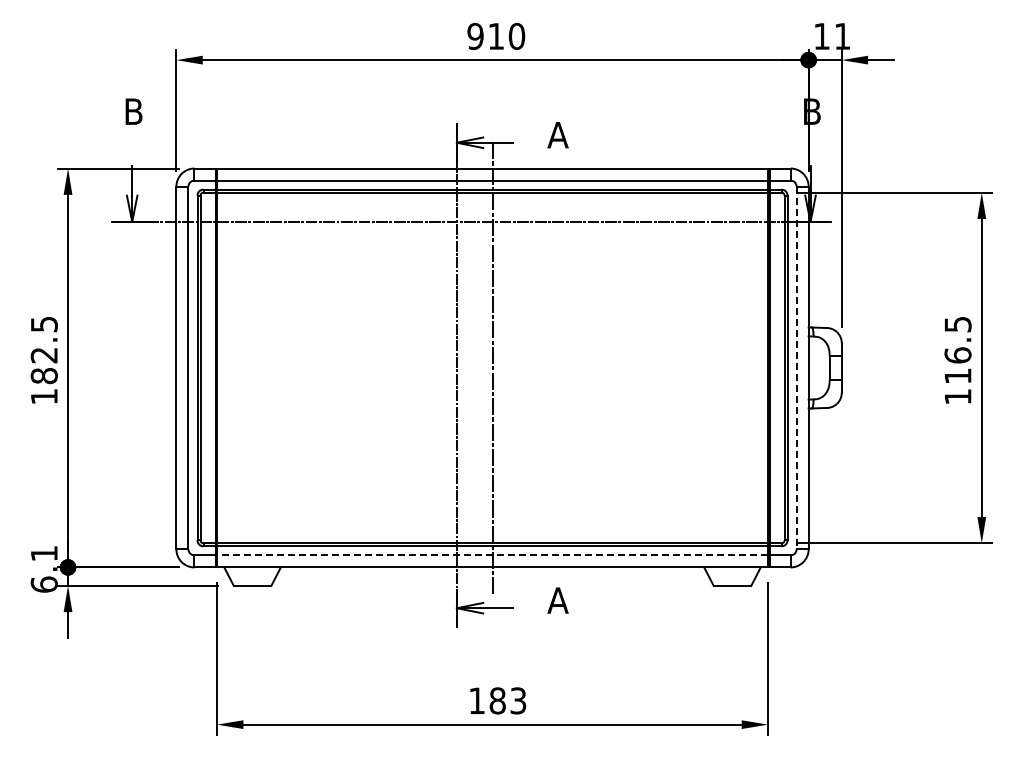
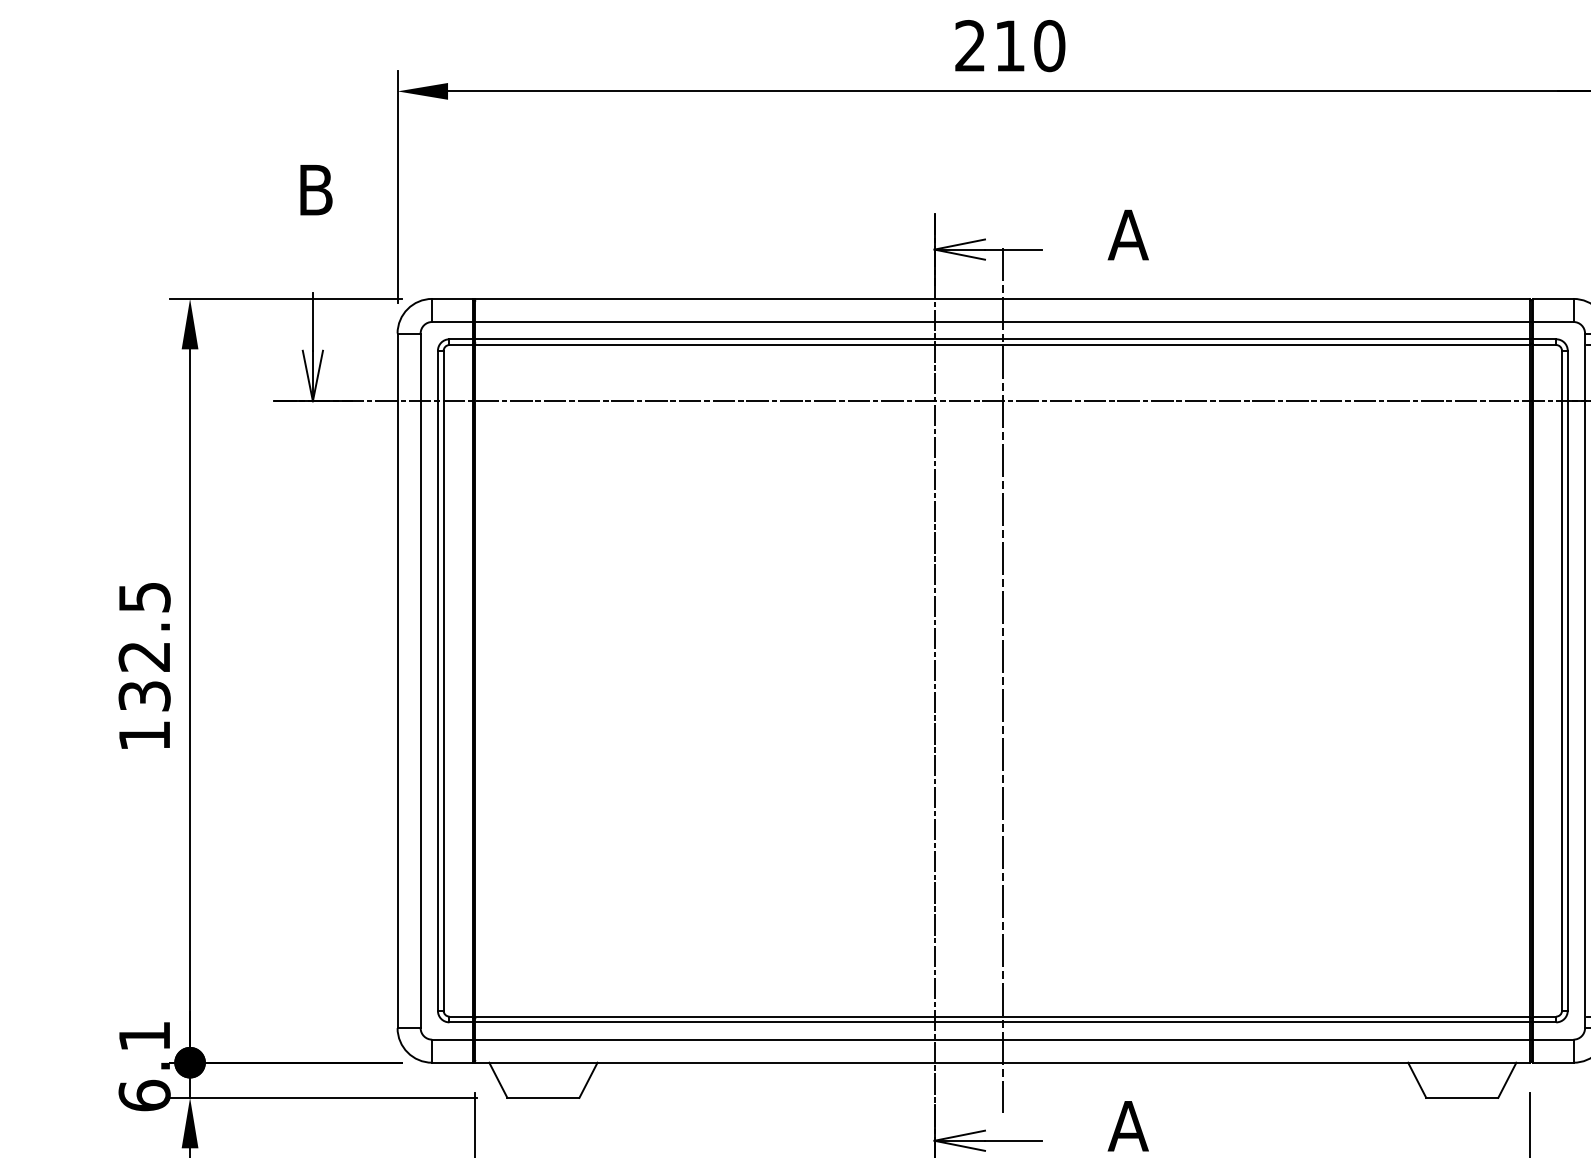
text: (475, 36) -> (970, 46), 910 -> 210
line: (796, 368) -> (1584, 681), dashed -> solid
text: (43, 376) -> (143, 697), 182.5 -> 132.5
line: (492, 555) -> (1002, 1039), dashed -> solid

